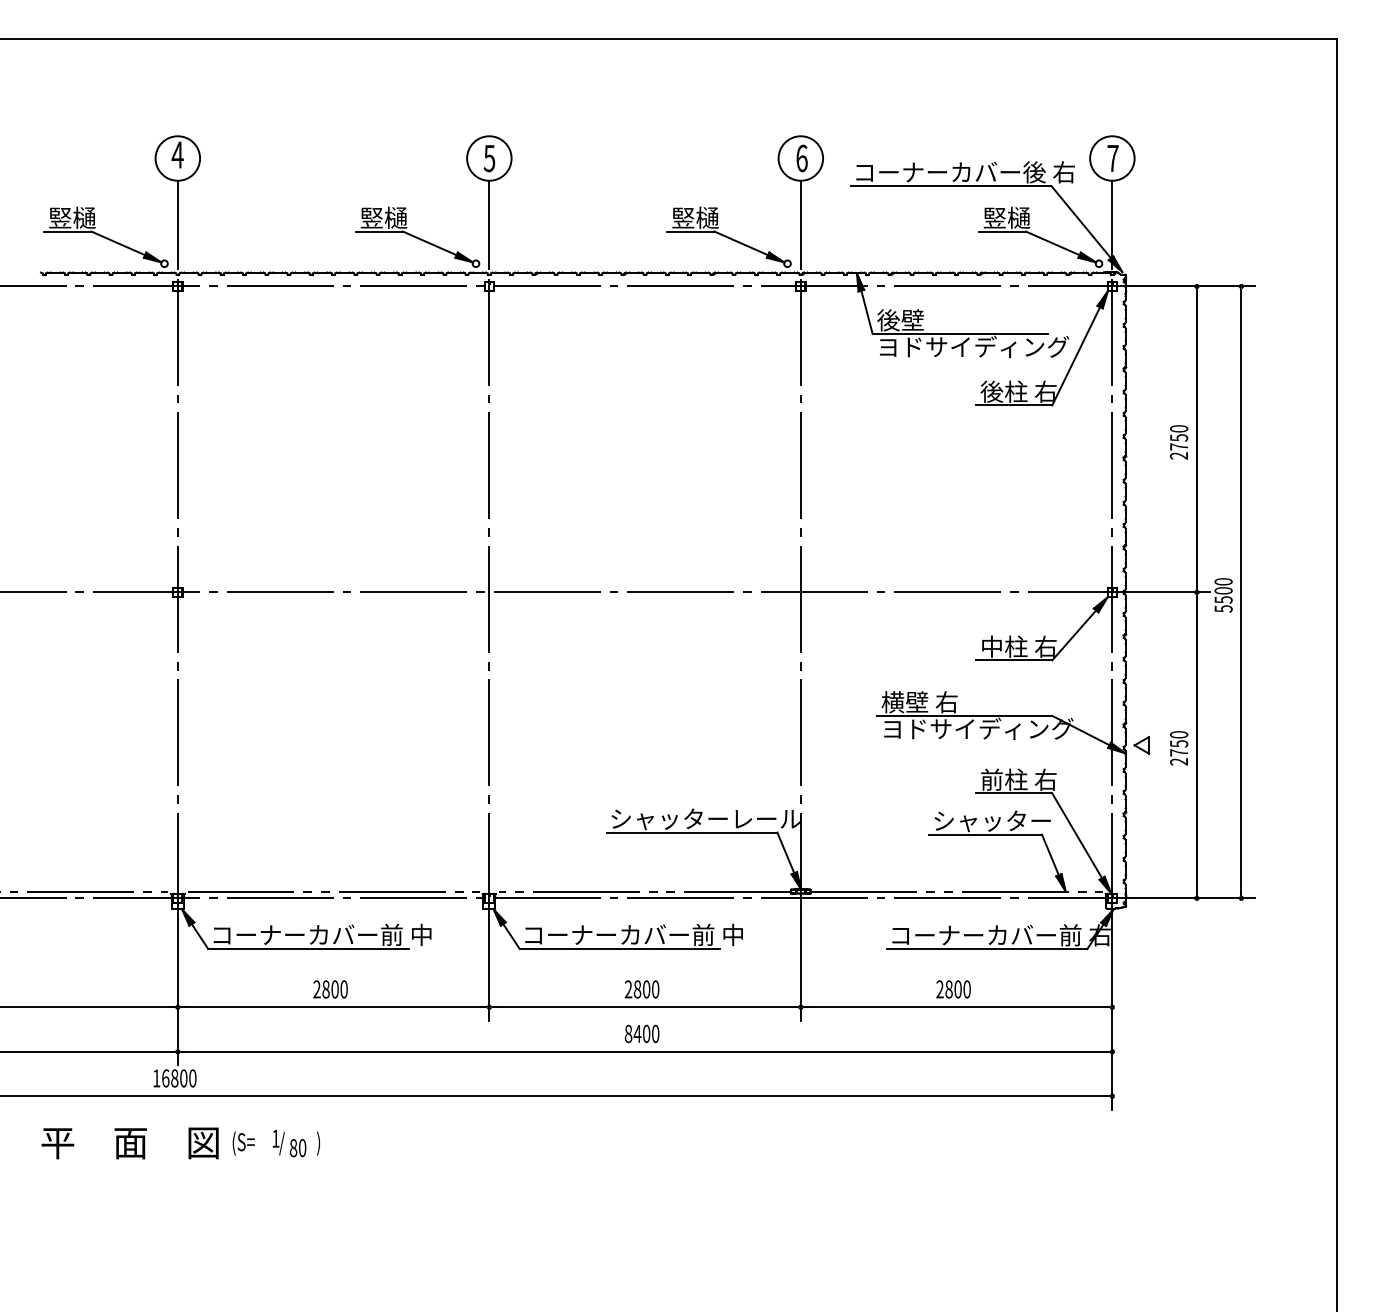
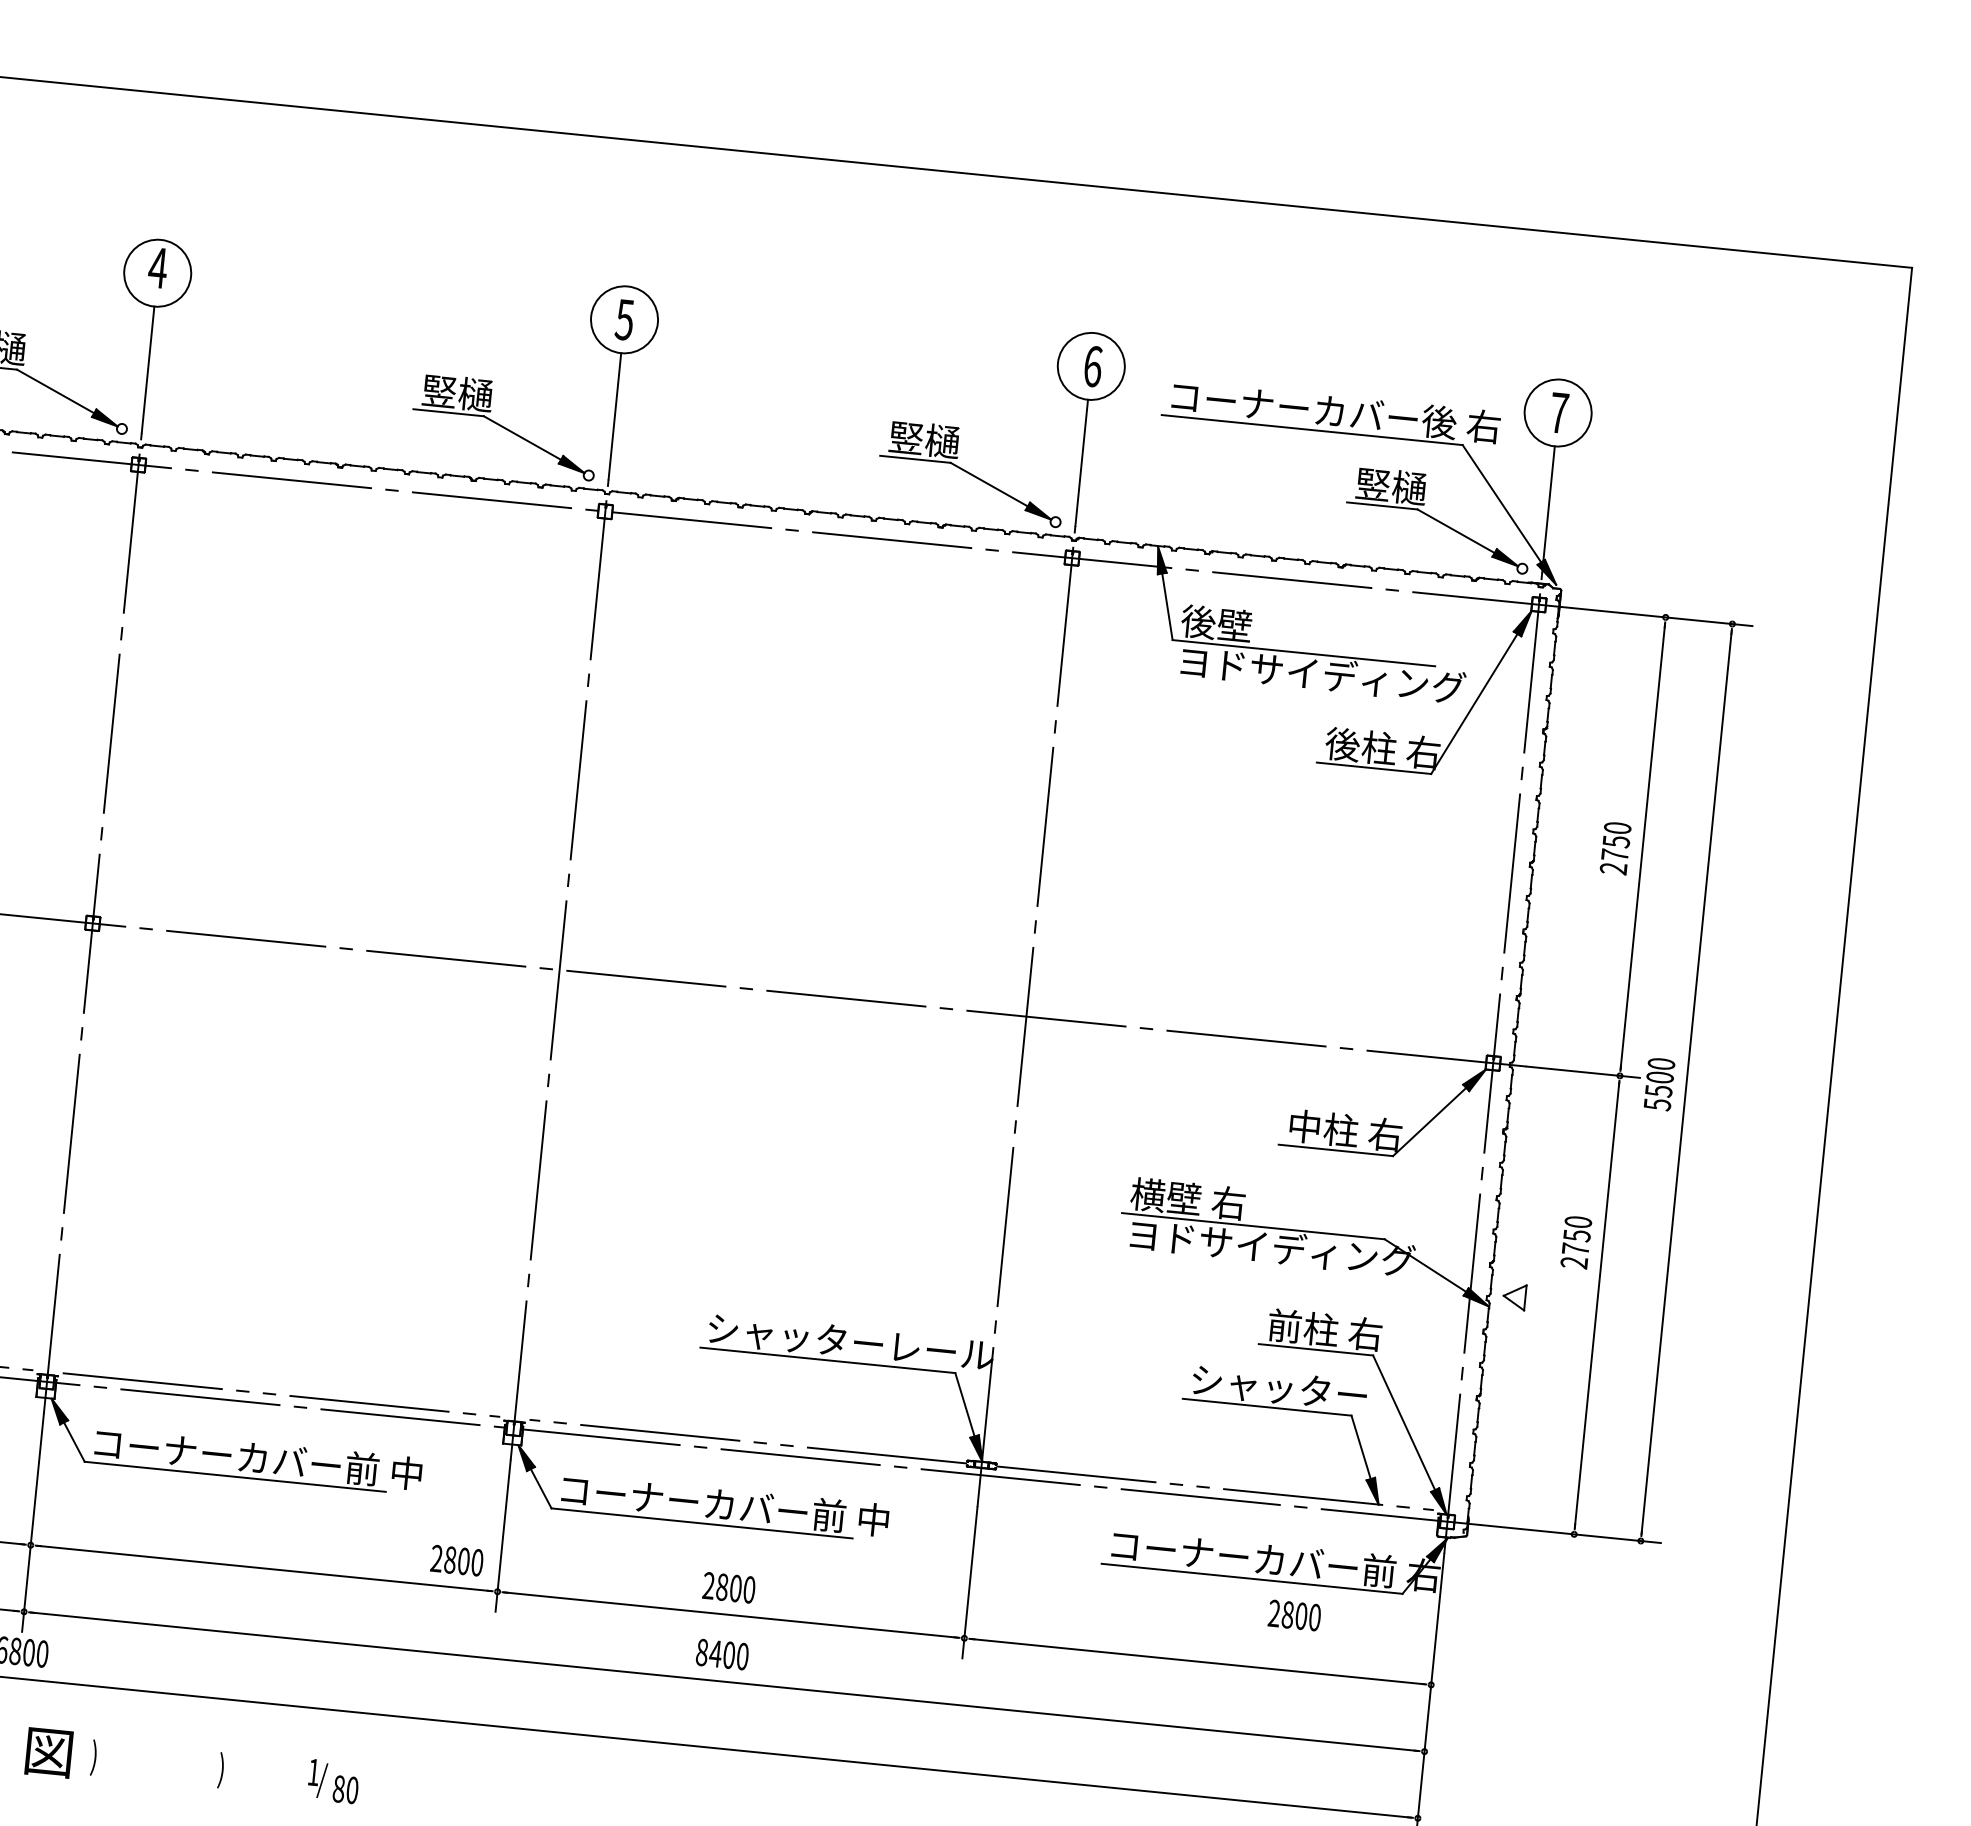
text: (1179, 748) -> (1576, 1242), moved
text: (330, 989) -> (456, 1560), moved
text: (953, 989) -> (1294, 1615), moved
text: (243, 1143) -> (108, 1759), (S= -> )
text: (289, 1143) -> (333, 1781), moved

